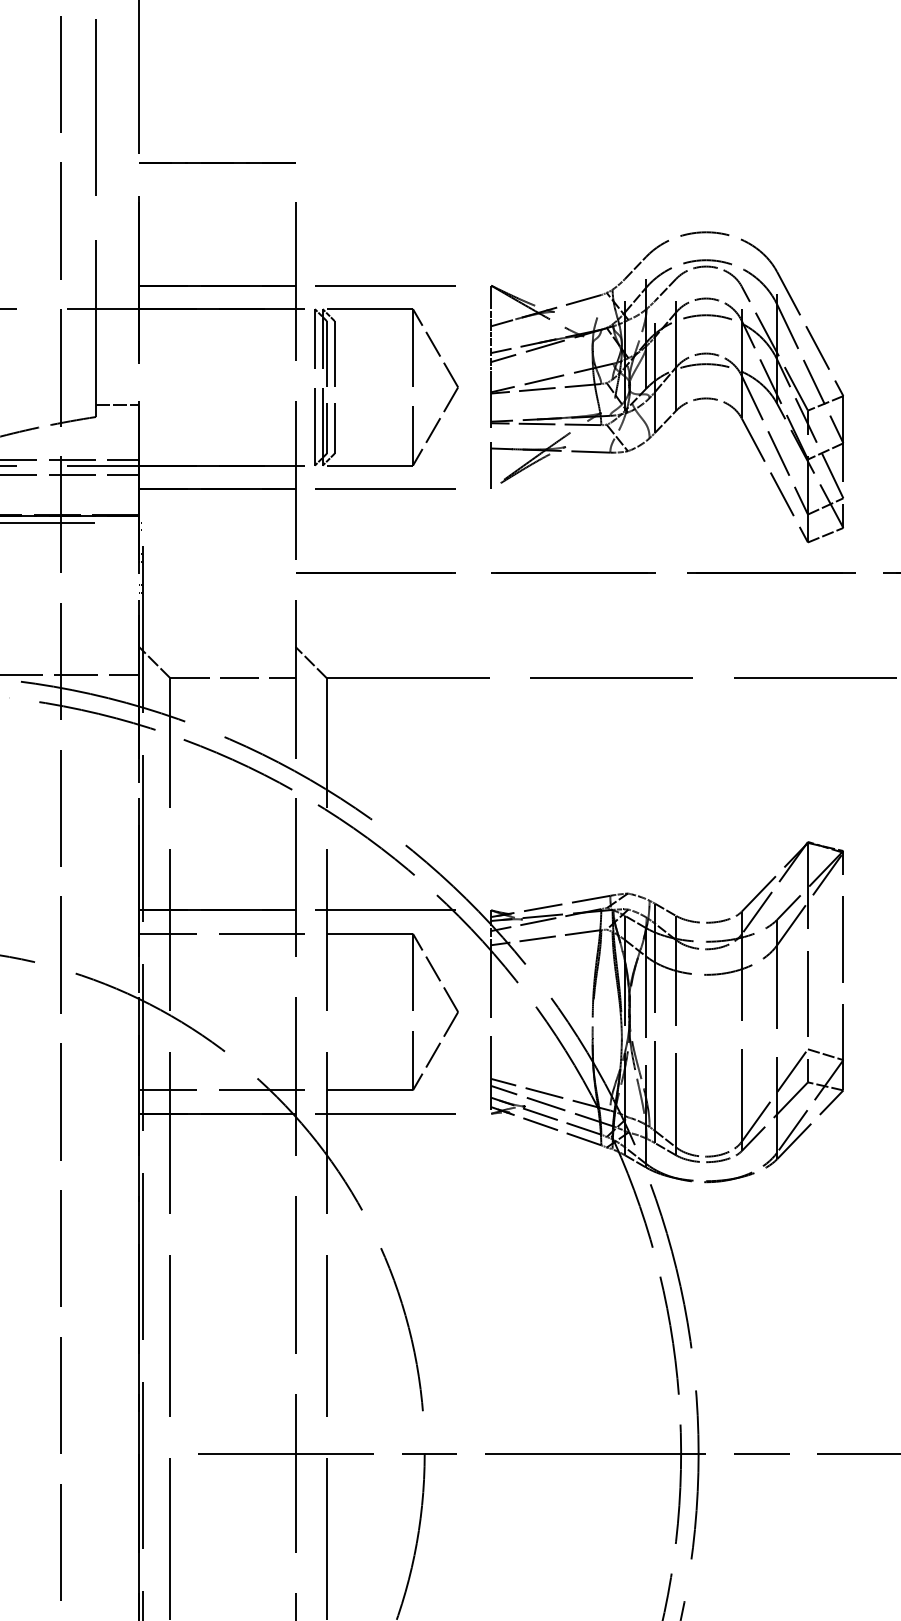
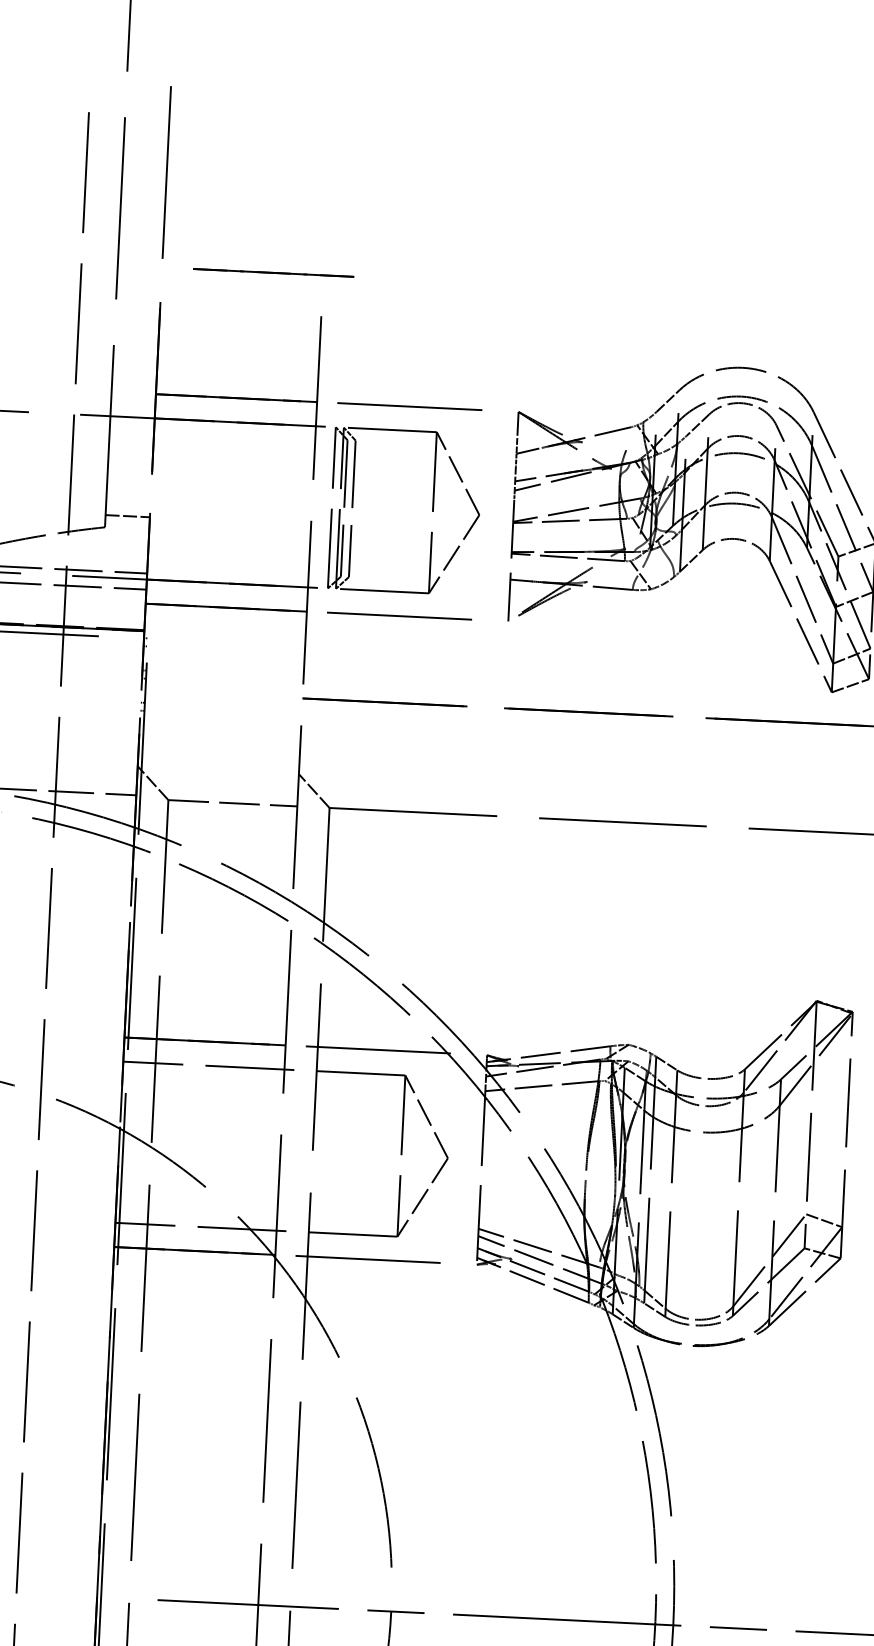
line: (217, 162) -> (273, 272), moved

